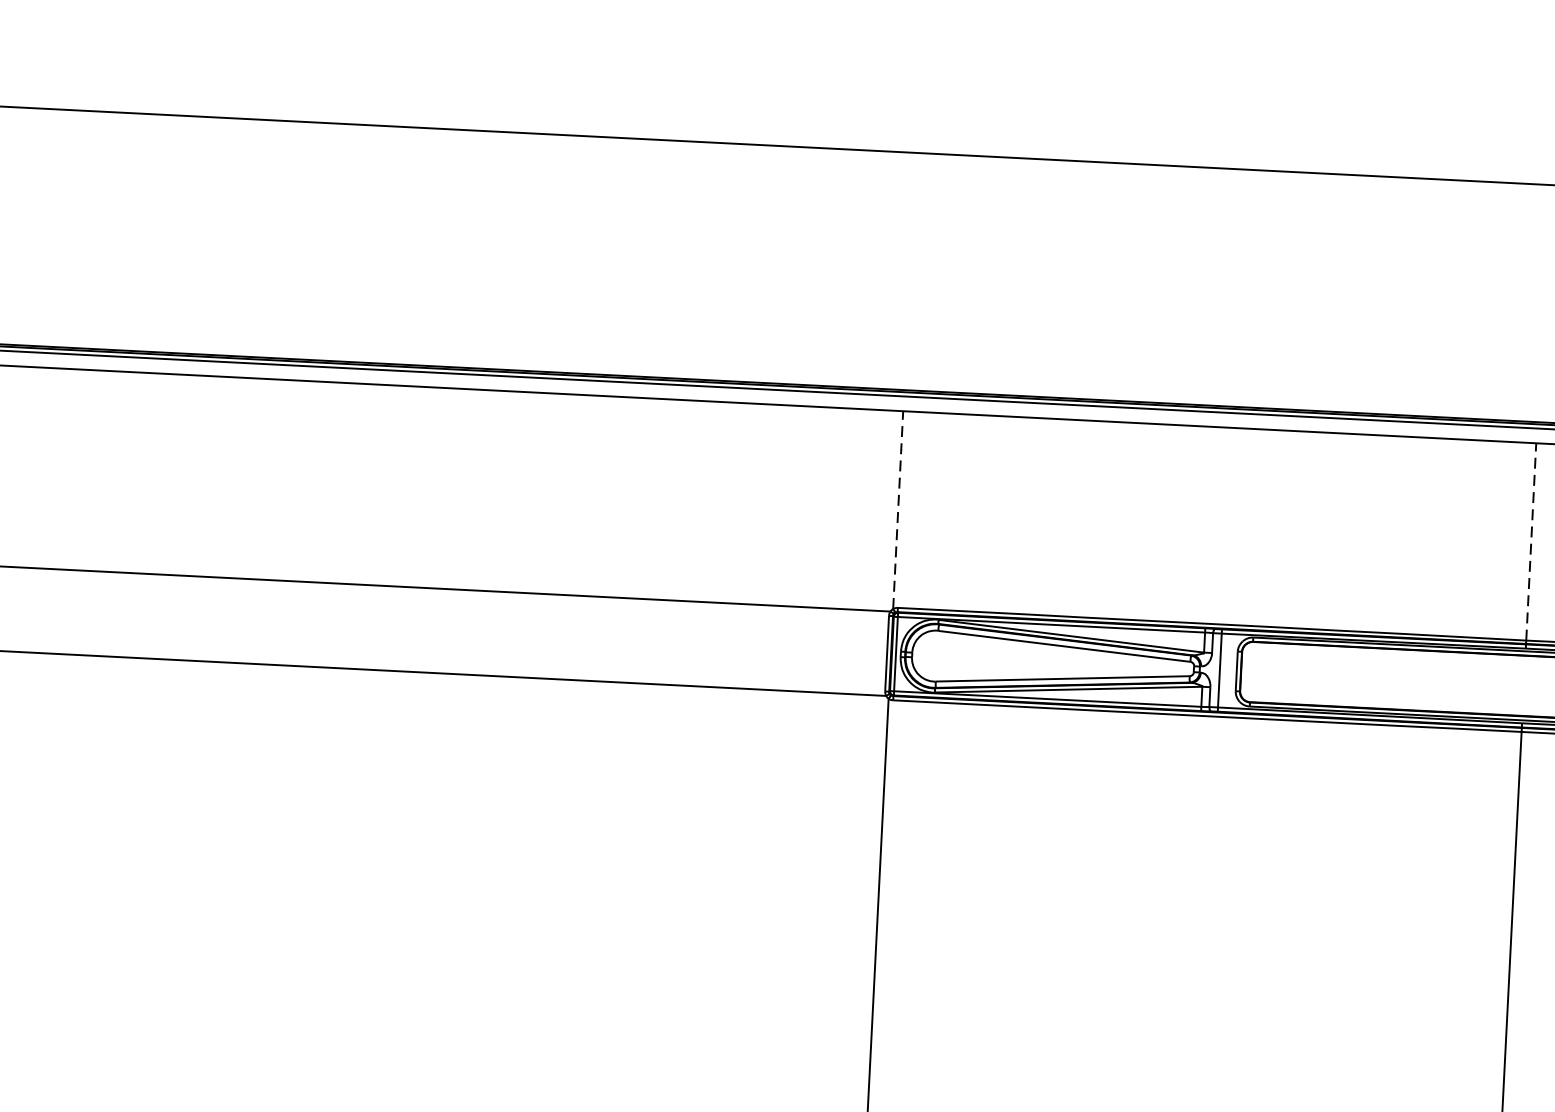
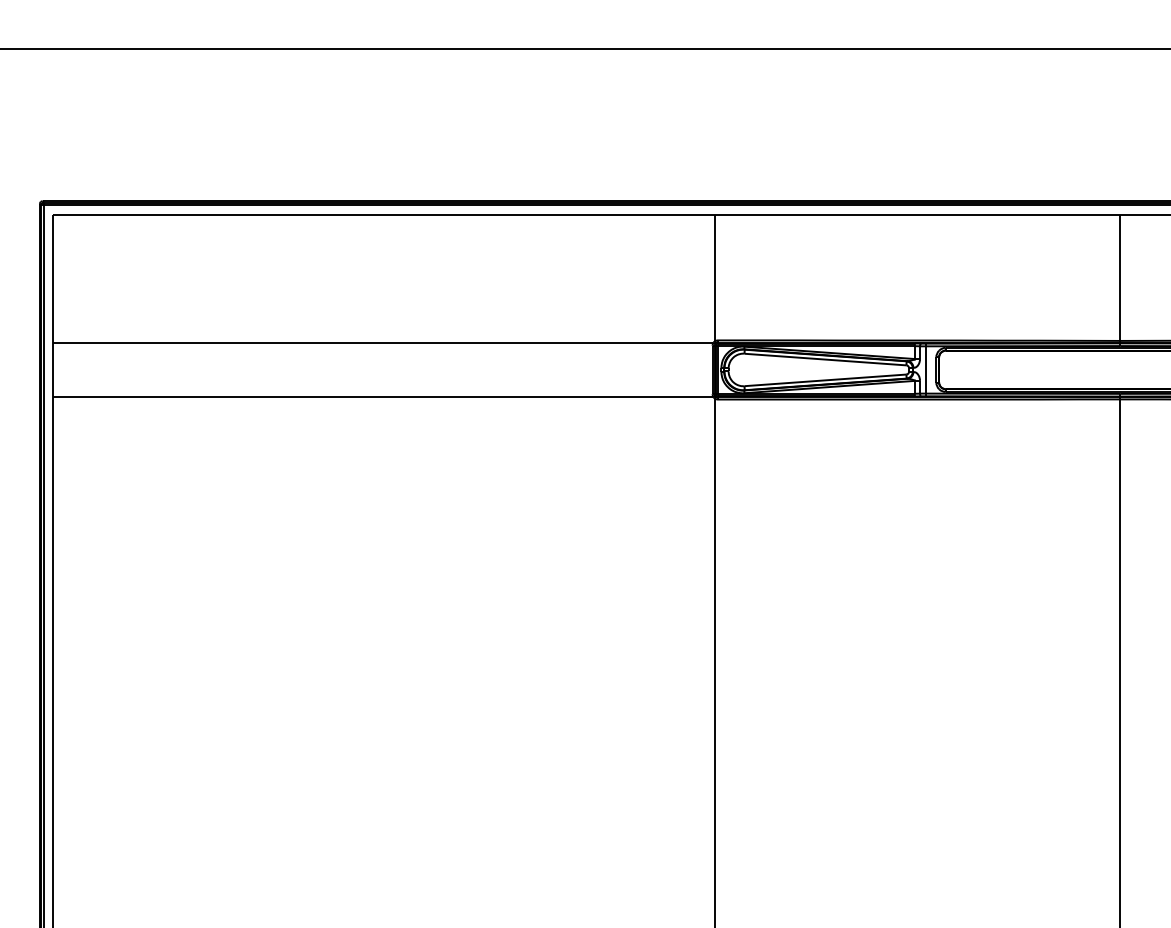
line: (898, 509) -> (715, 277), dashed -> solid
line: (1531, 541) -> (1120, 277), dashed -> solid

